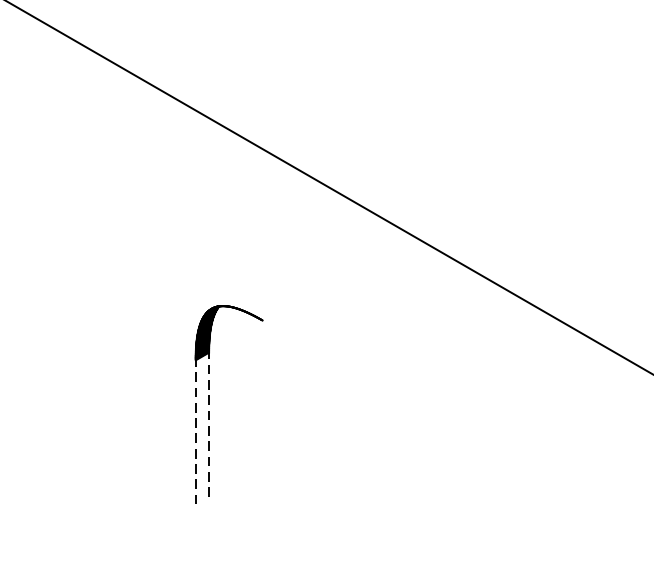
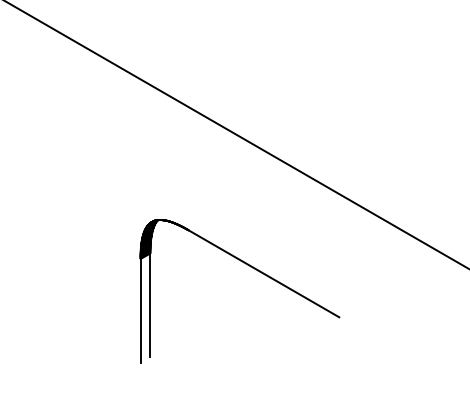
line: (366, 380) -> (263, 273), added
line: (209, 425) -> (150, 305), dashed -> solid
line: (195, 432) -> (140, 310), dashed -> solid

